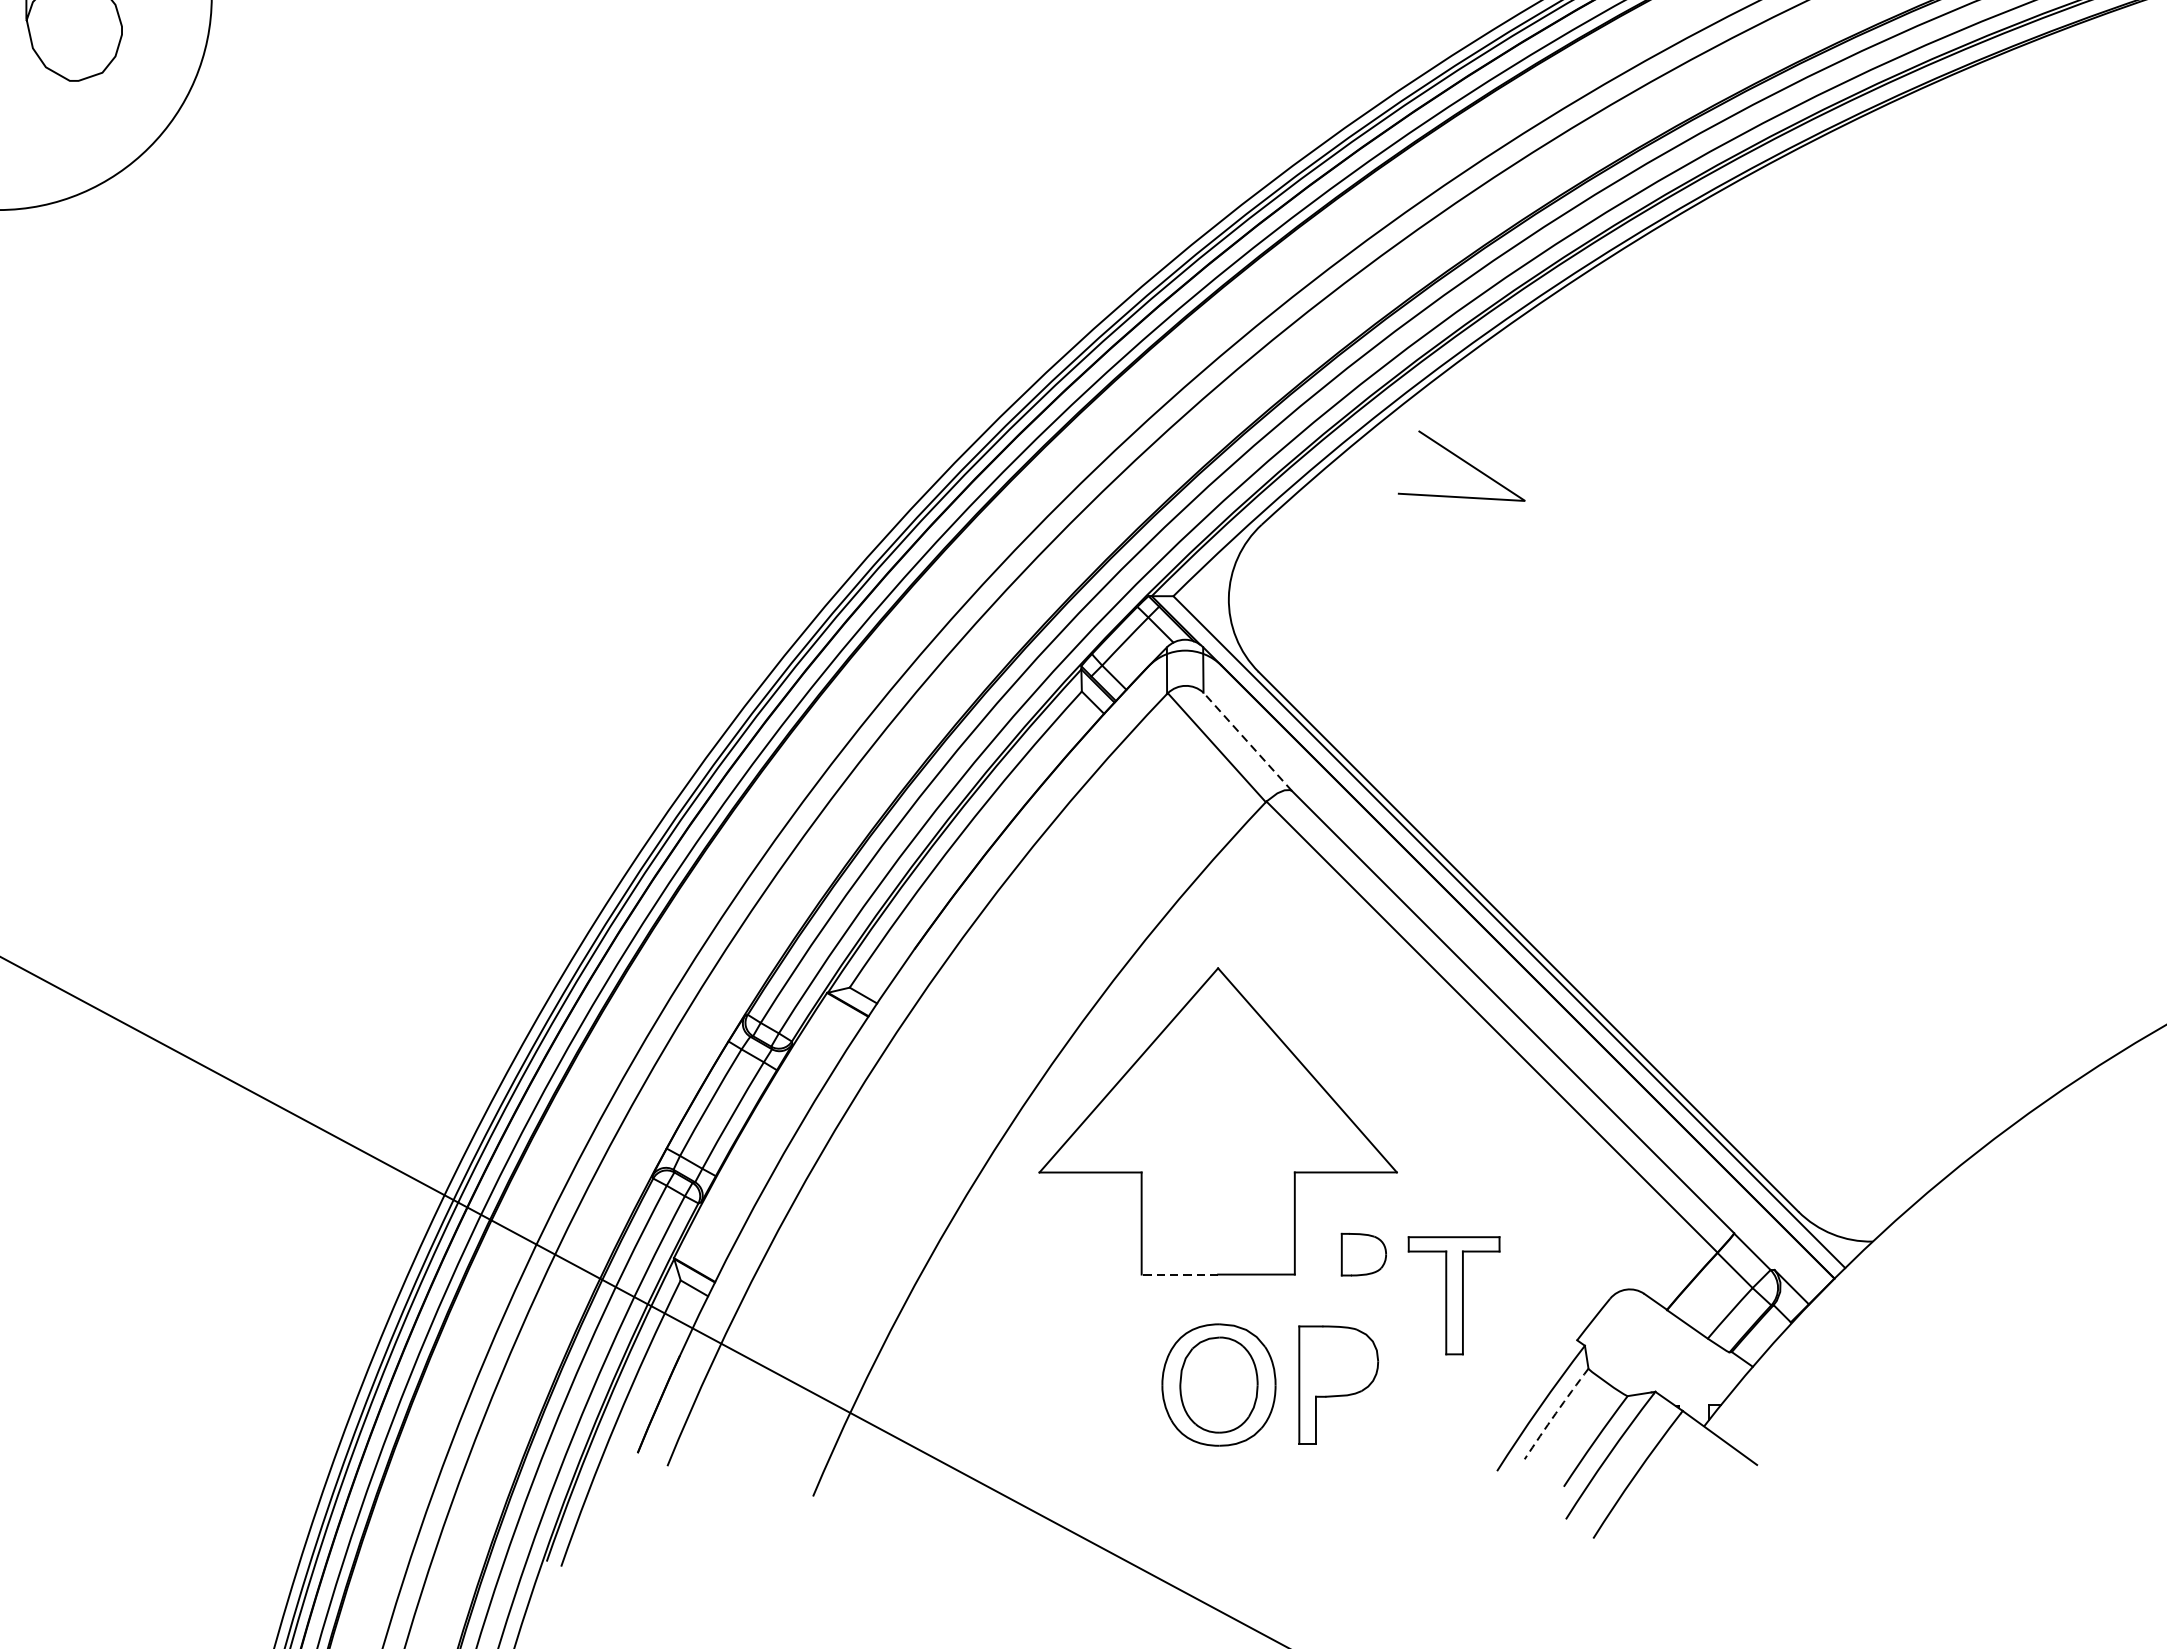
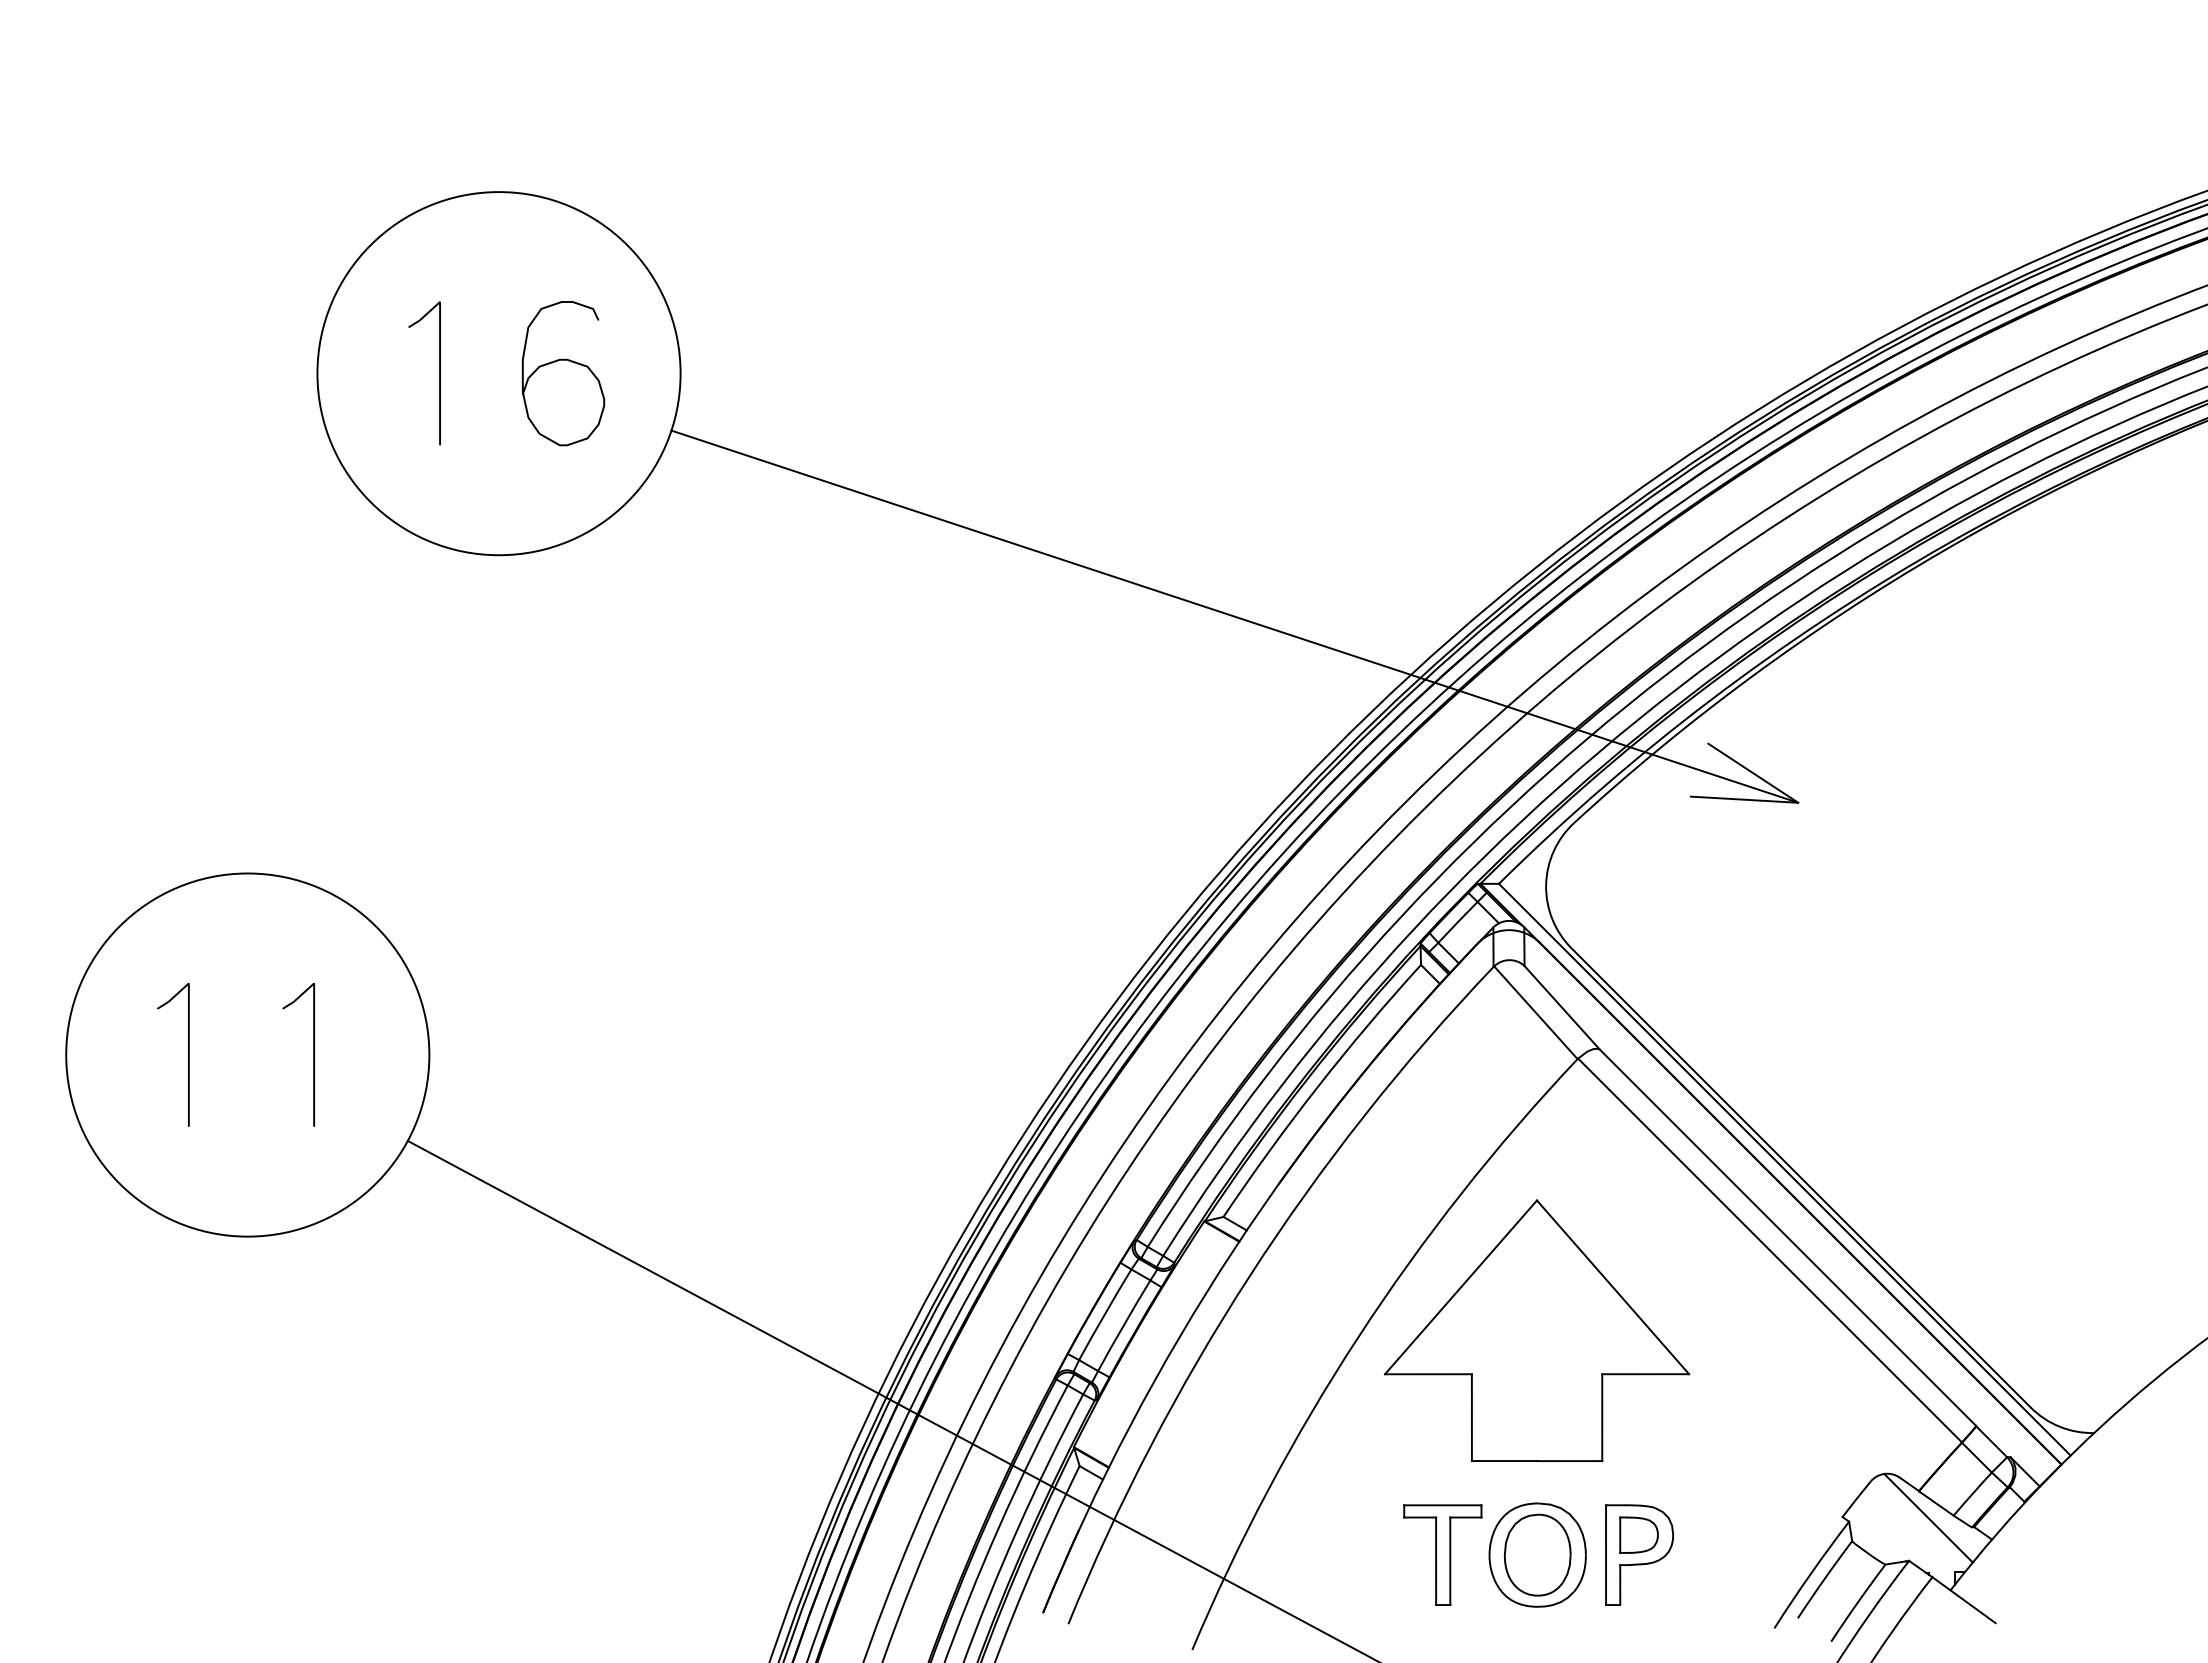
line: (862, 282) -> (1234, 616), added
line: (1246, 741) -> (1561, 1007), dashed -> solid
part: (1363, 1253) -> (1638, 1534), moved
line: (1179, 1275) -> (1504, 1461), dashed -> solid
part: (1453, 1294) -> (1442, 1554), moved
line: (1678, 1340) -> (1928, 1517), added
arc: (1555, 1413) -> (1824, 1579), dashed -> solid

